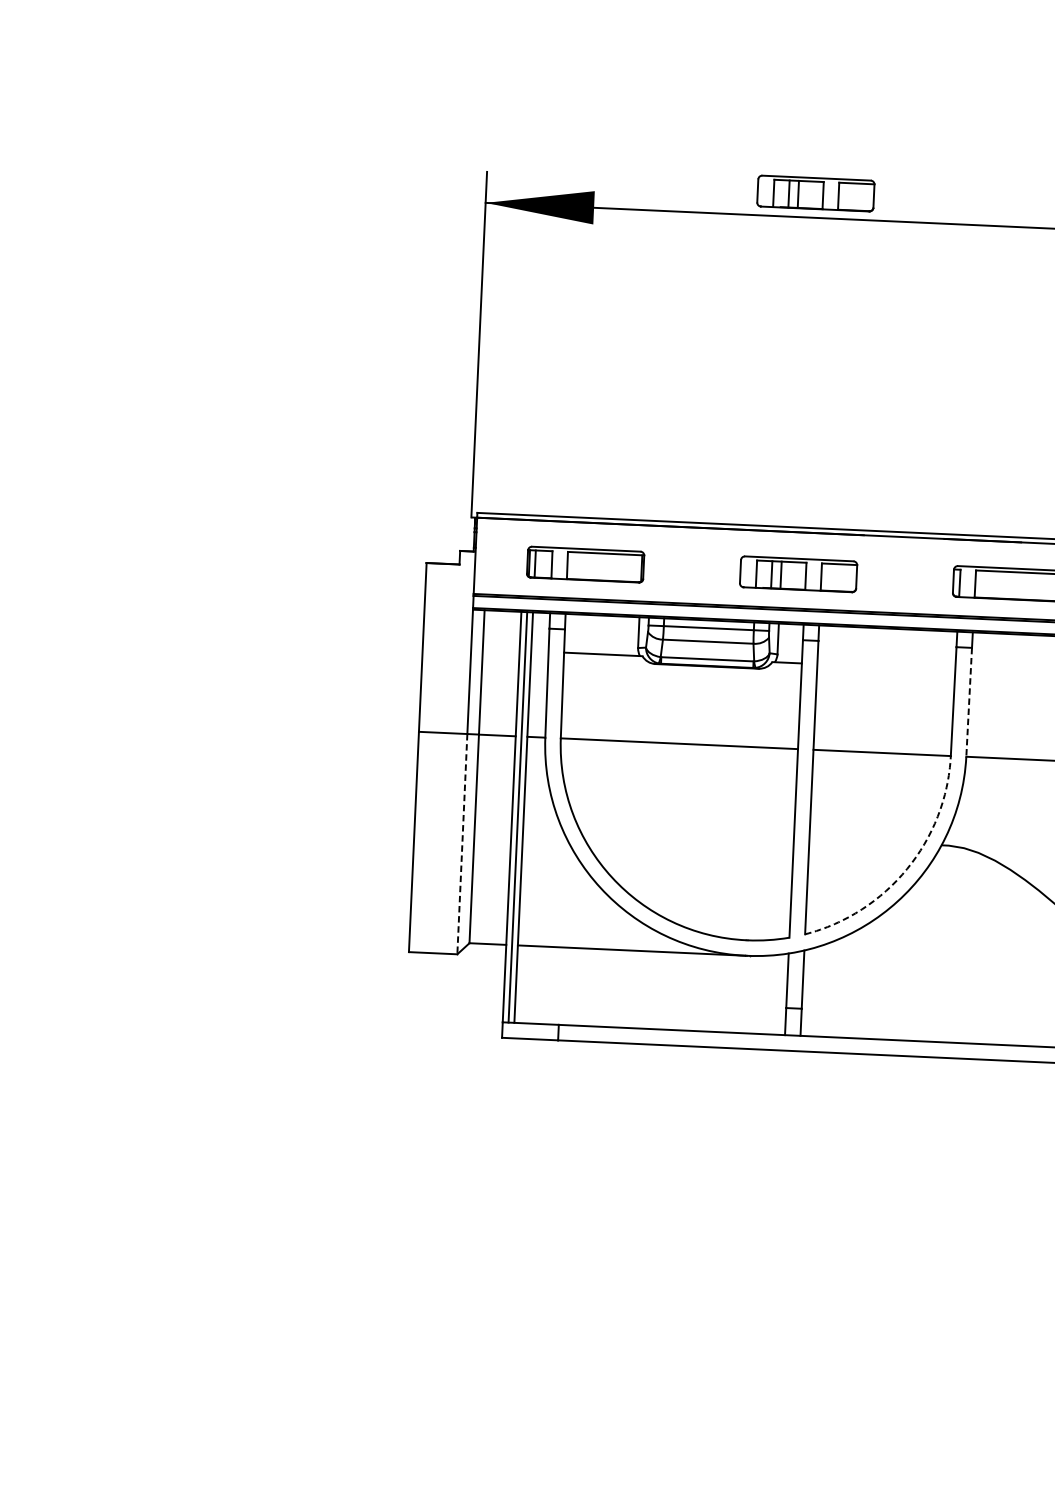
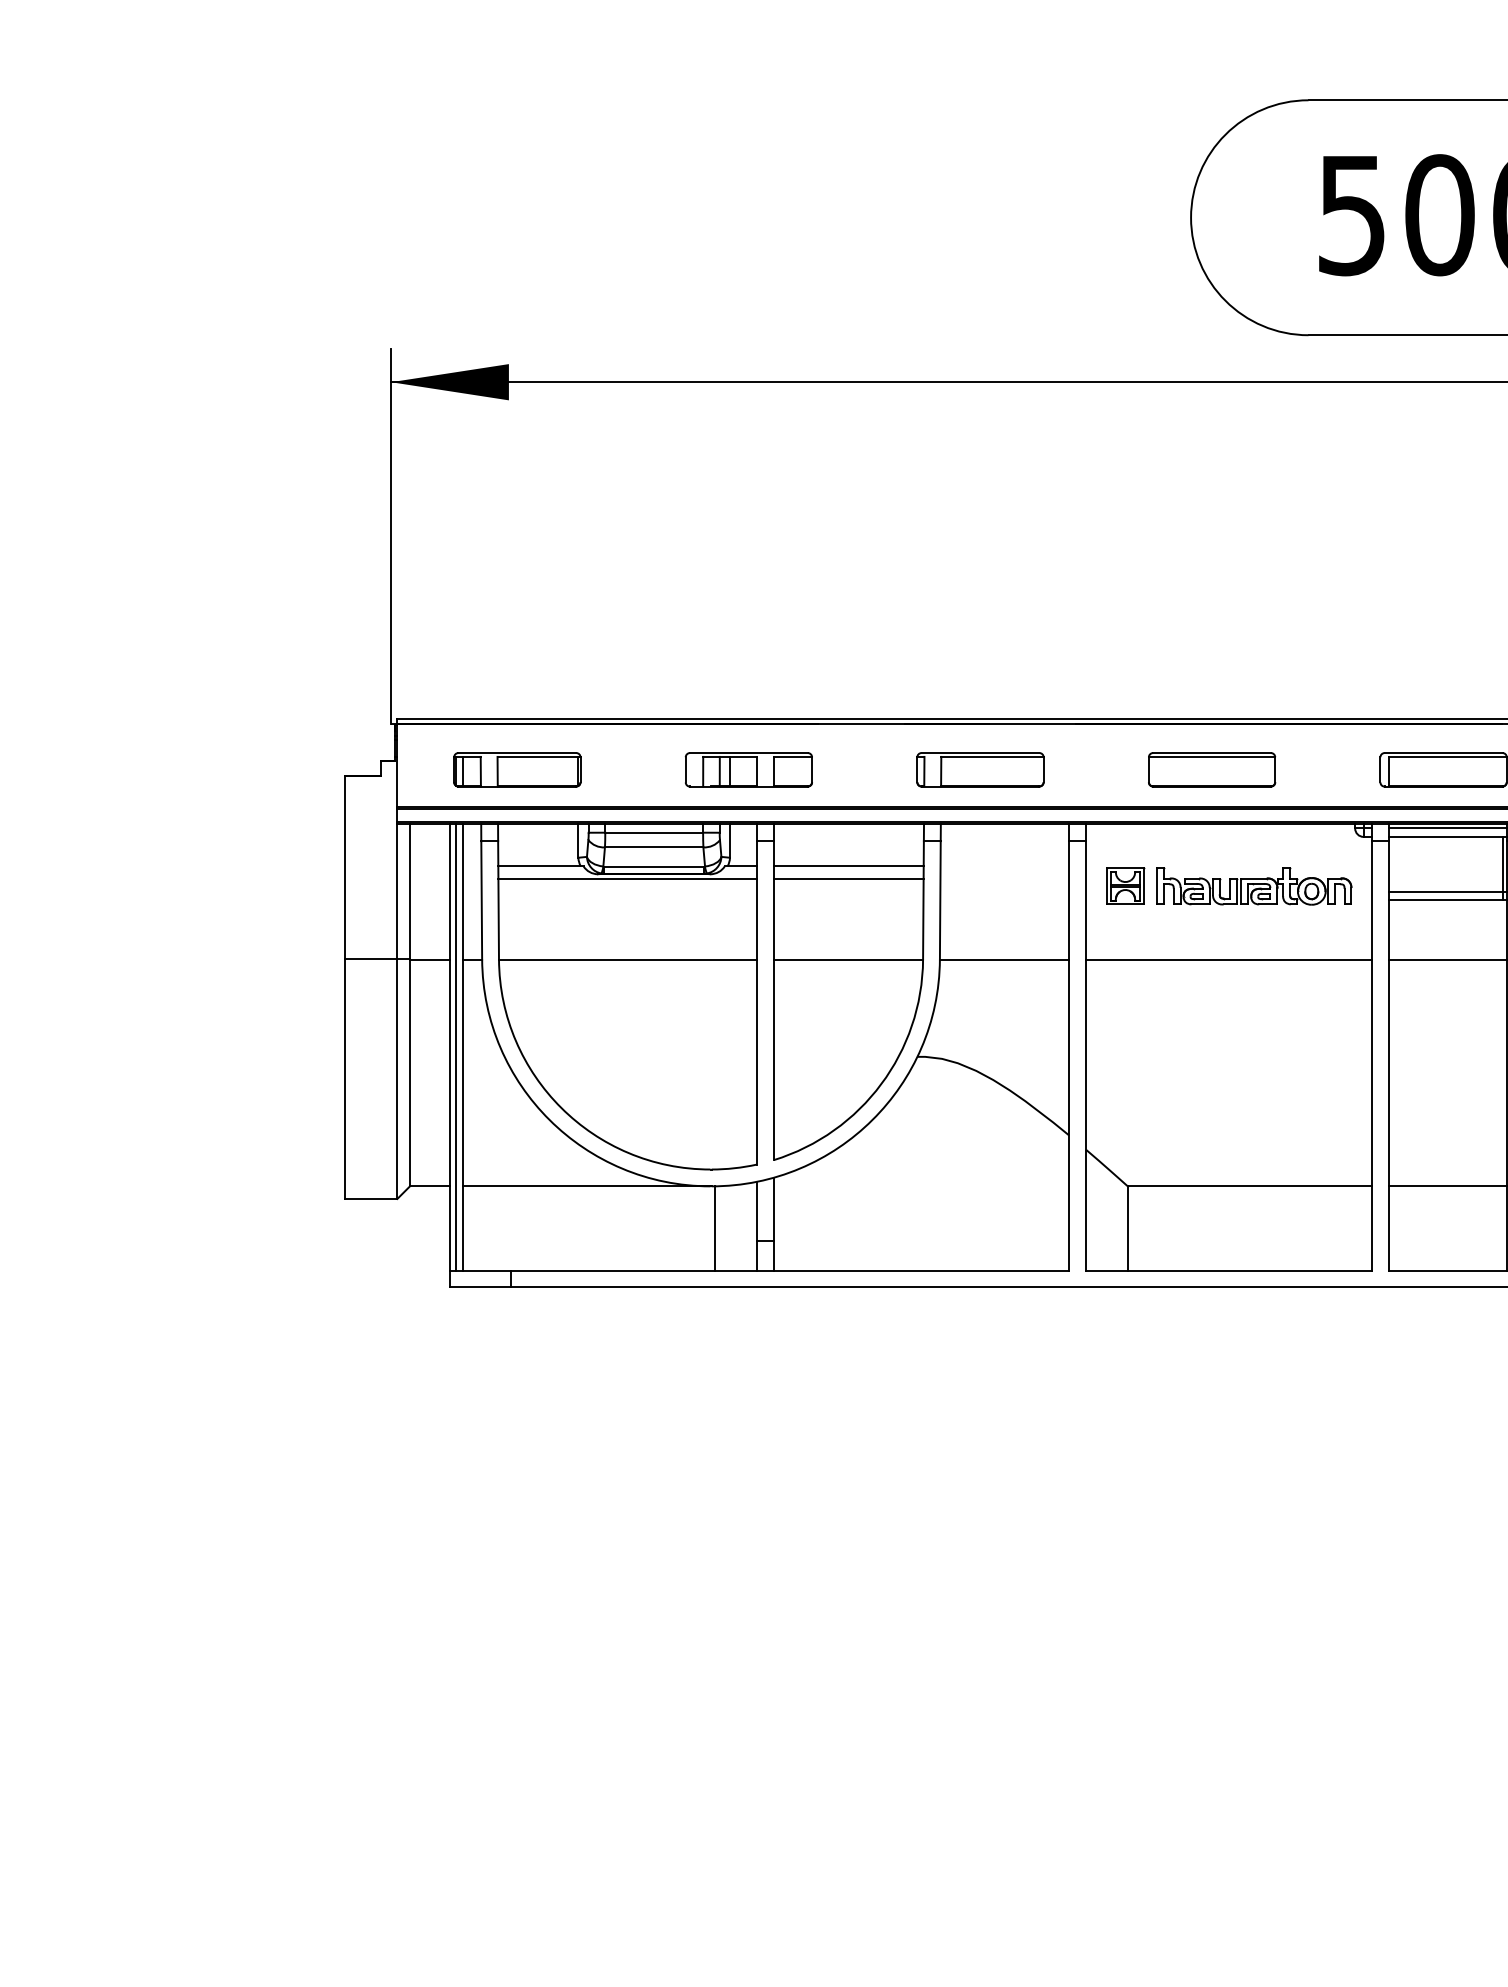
part: (815, 193) -> (748, 355), removed
line: (886, 667) -> (848, 866), added
line: (682, 670) -> (627, 879), added
line: (885, 679) -> (848, 879), added
line: (969, 702) -> (940, 900), dashed -> solid
line: (462, 844) -> (397, 1079), dashed -> solid
arc: (907, 869) -> (881, 1084), dashed -> solid
line: (748, 994) -> (715, 1228), added

